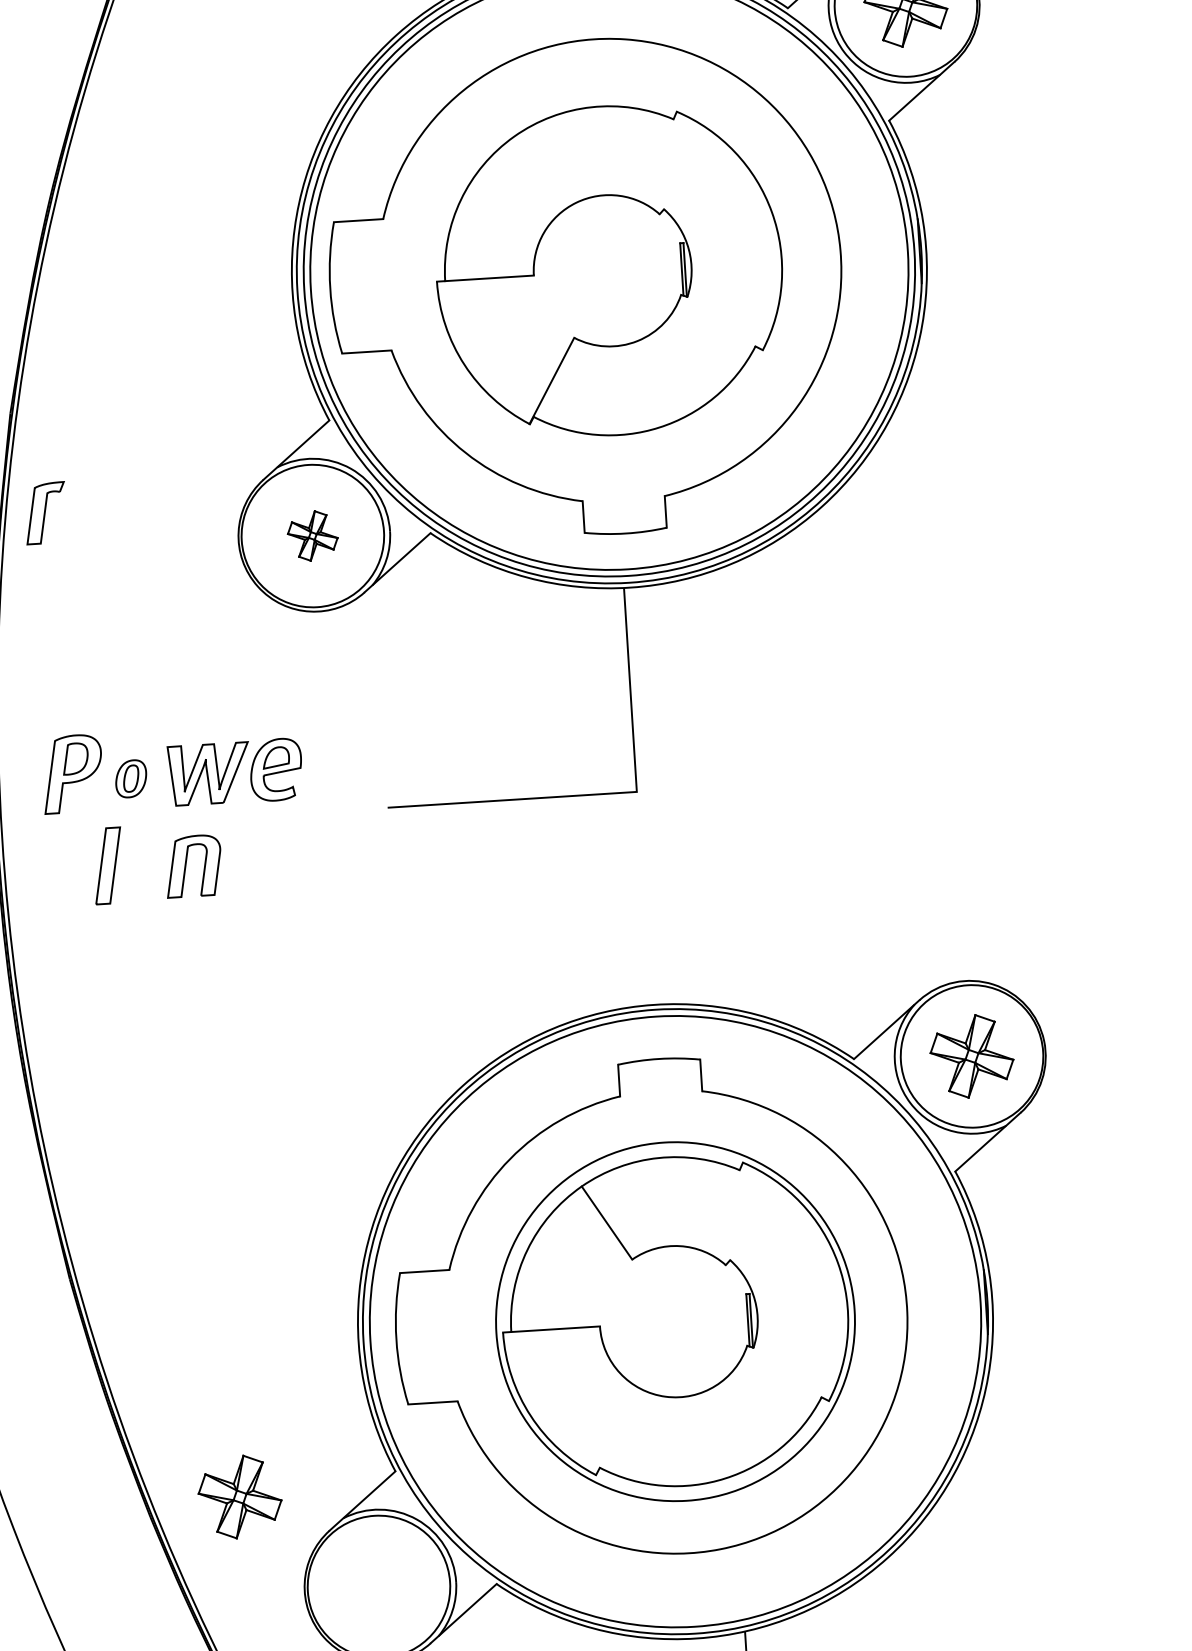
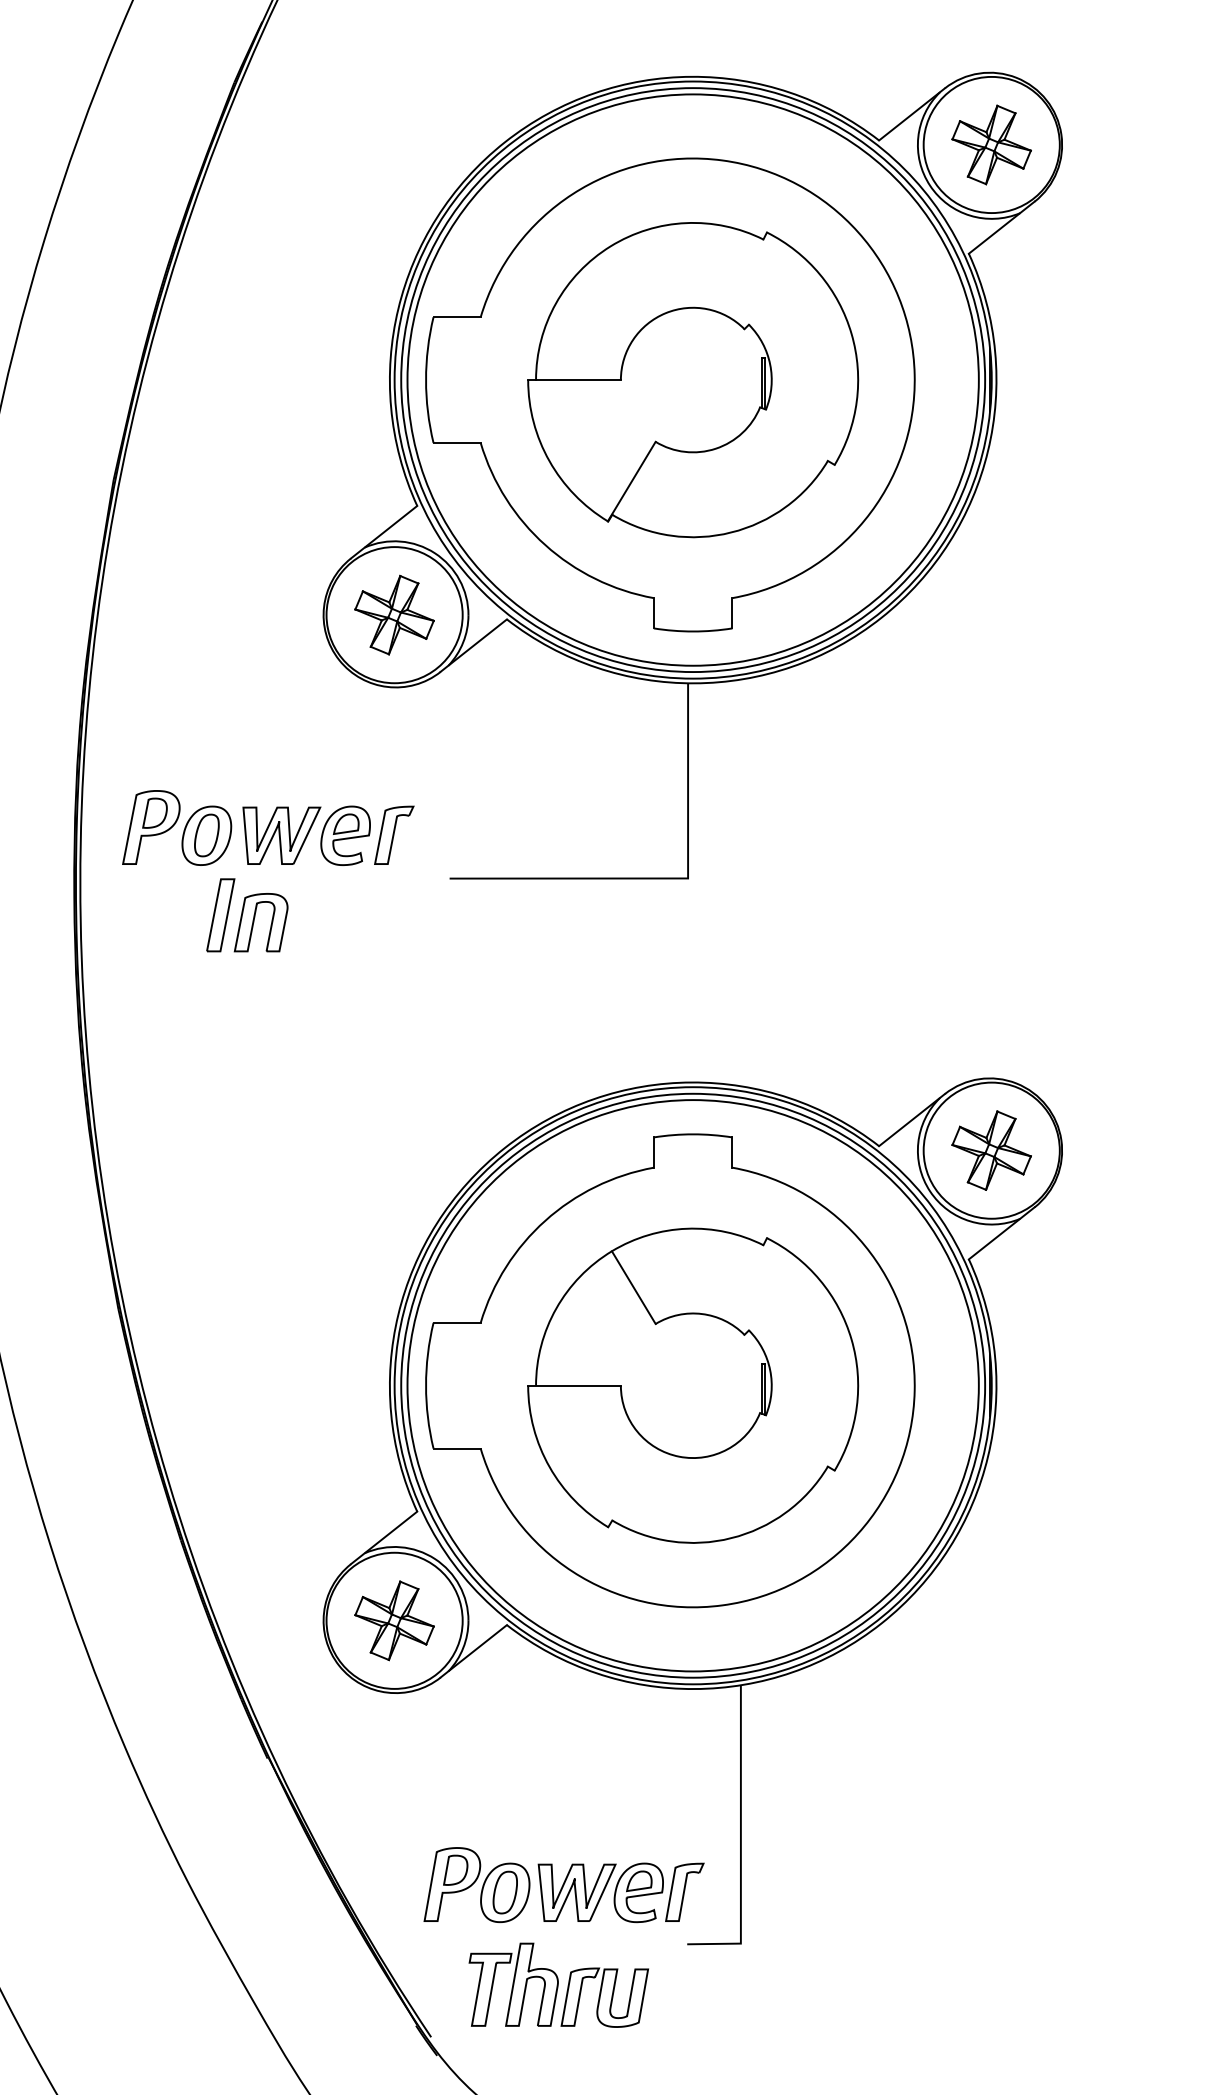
part: (45, 512) -> (394, 834), moved
part: (312, 535) -> (394, 614), size x1.67
part: (130, 778) -> (206, 835), size x1.67
part: (107, 866) -> (220, 915), moved
circle: (674, 1321) -> (692, 1385), size x1.67
part: (239, 1496) -> (394, 1620), moved

